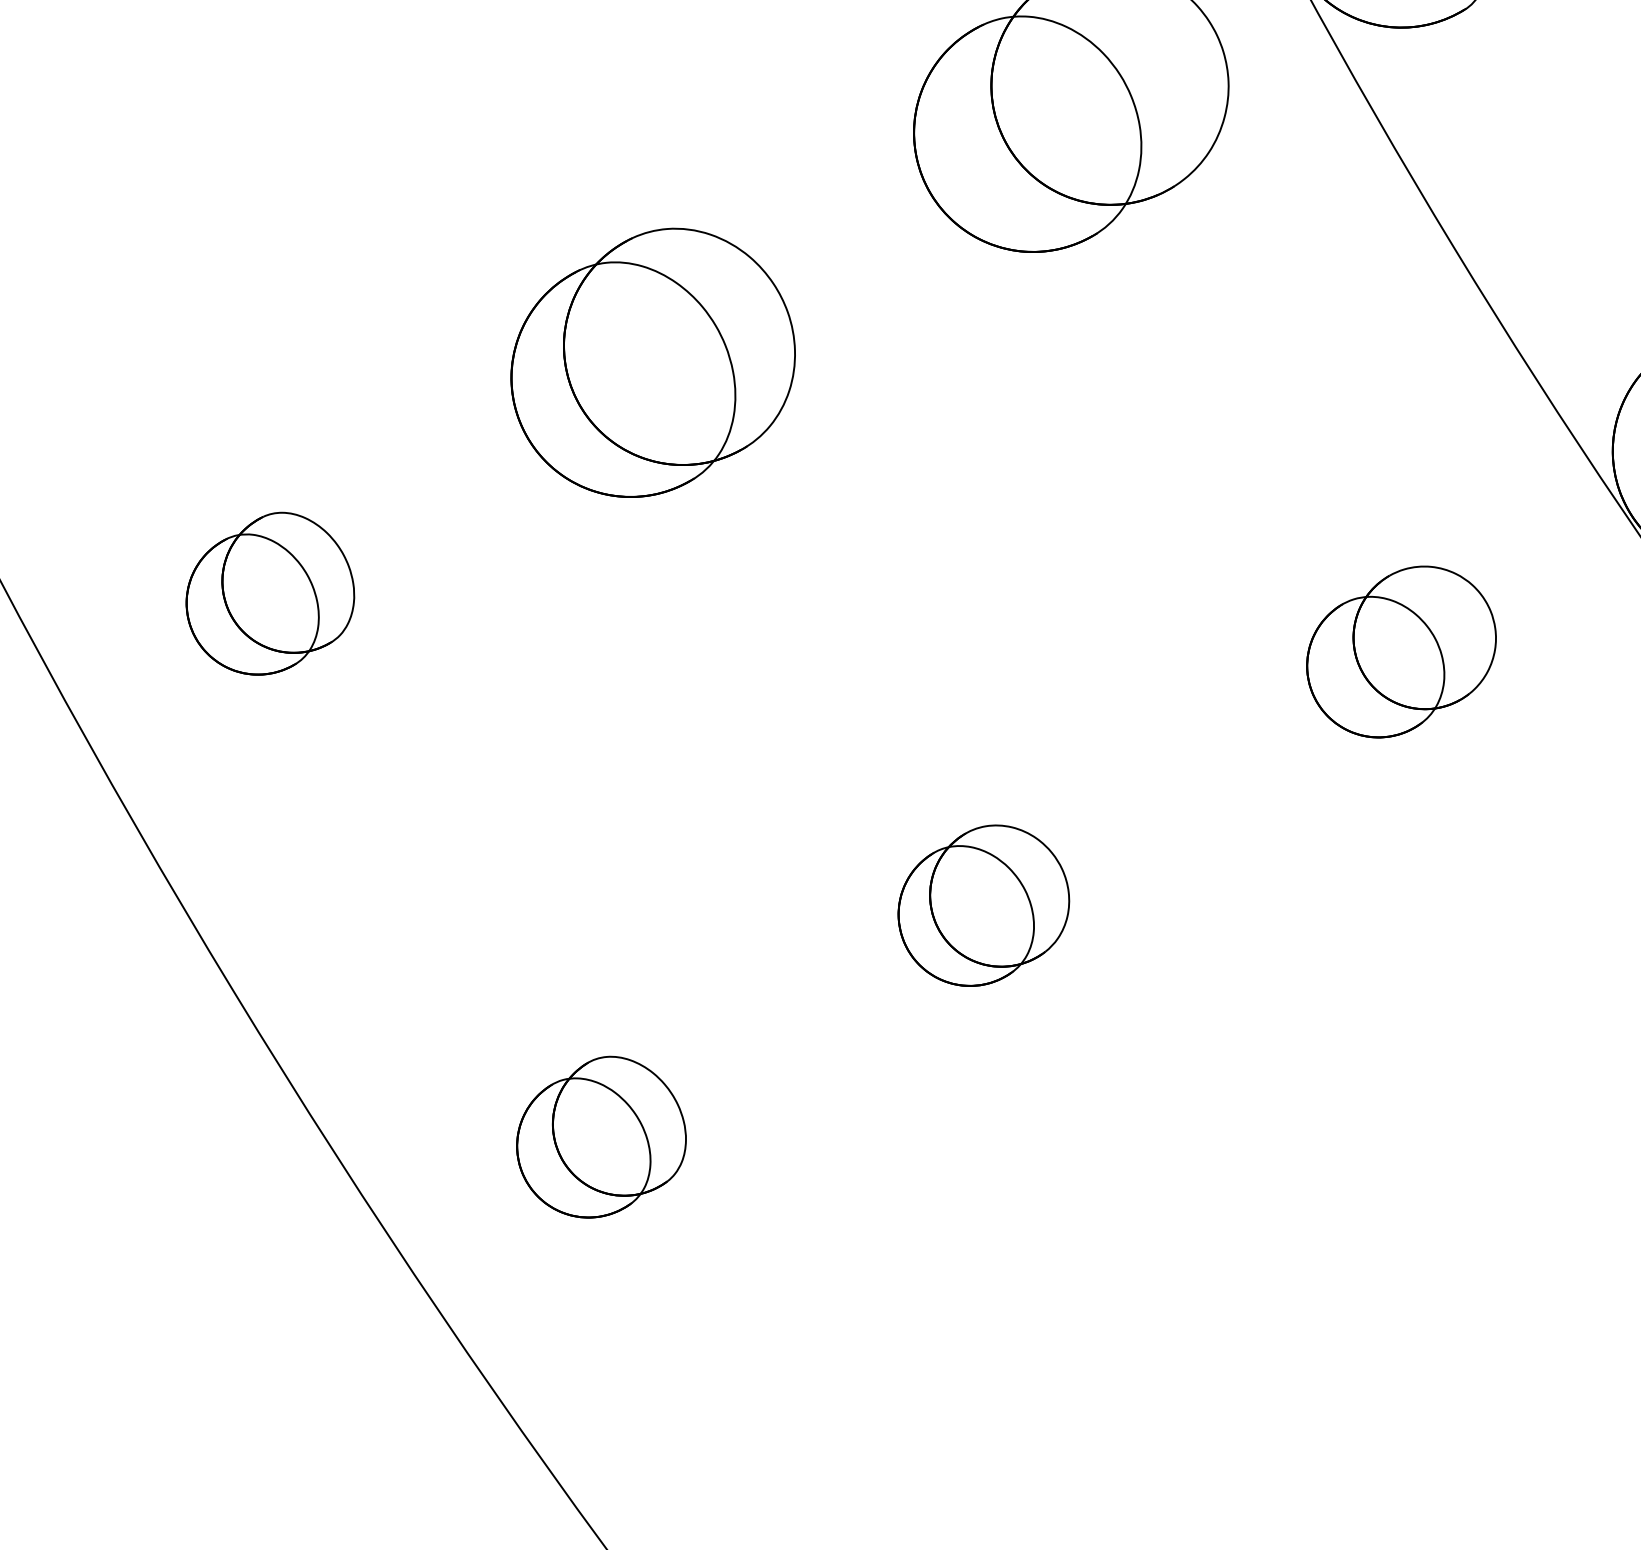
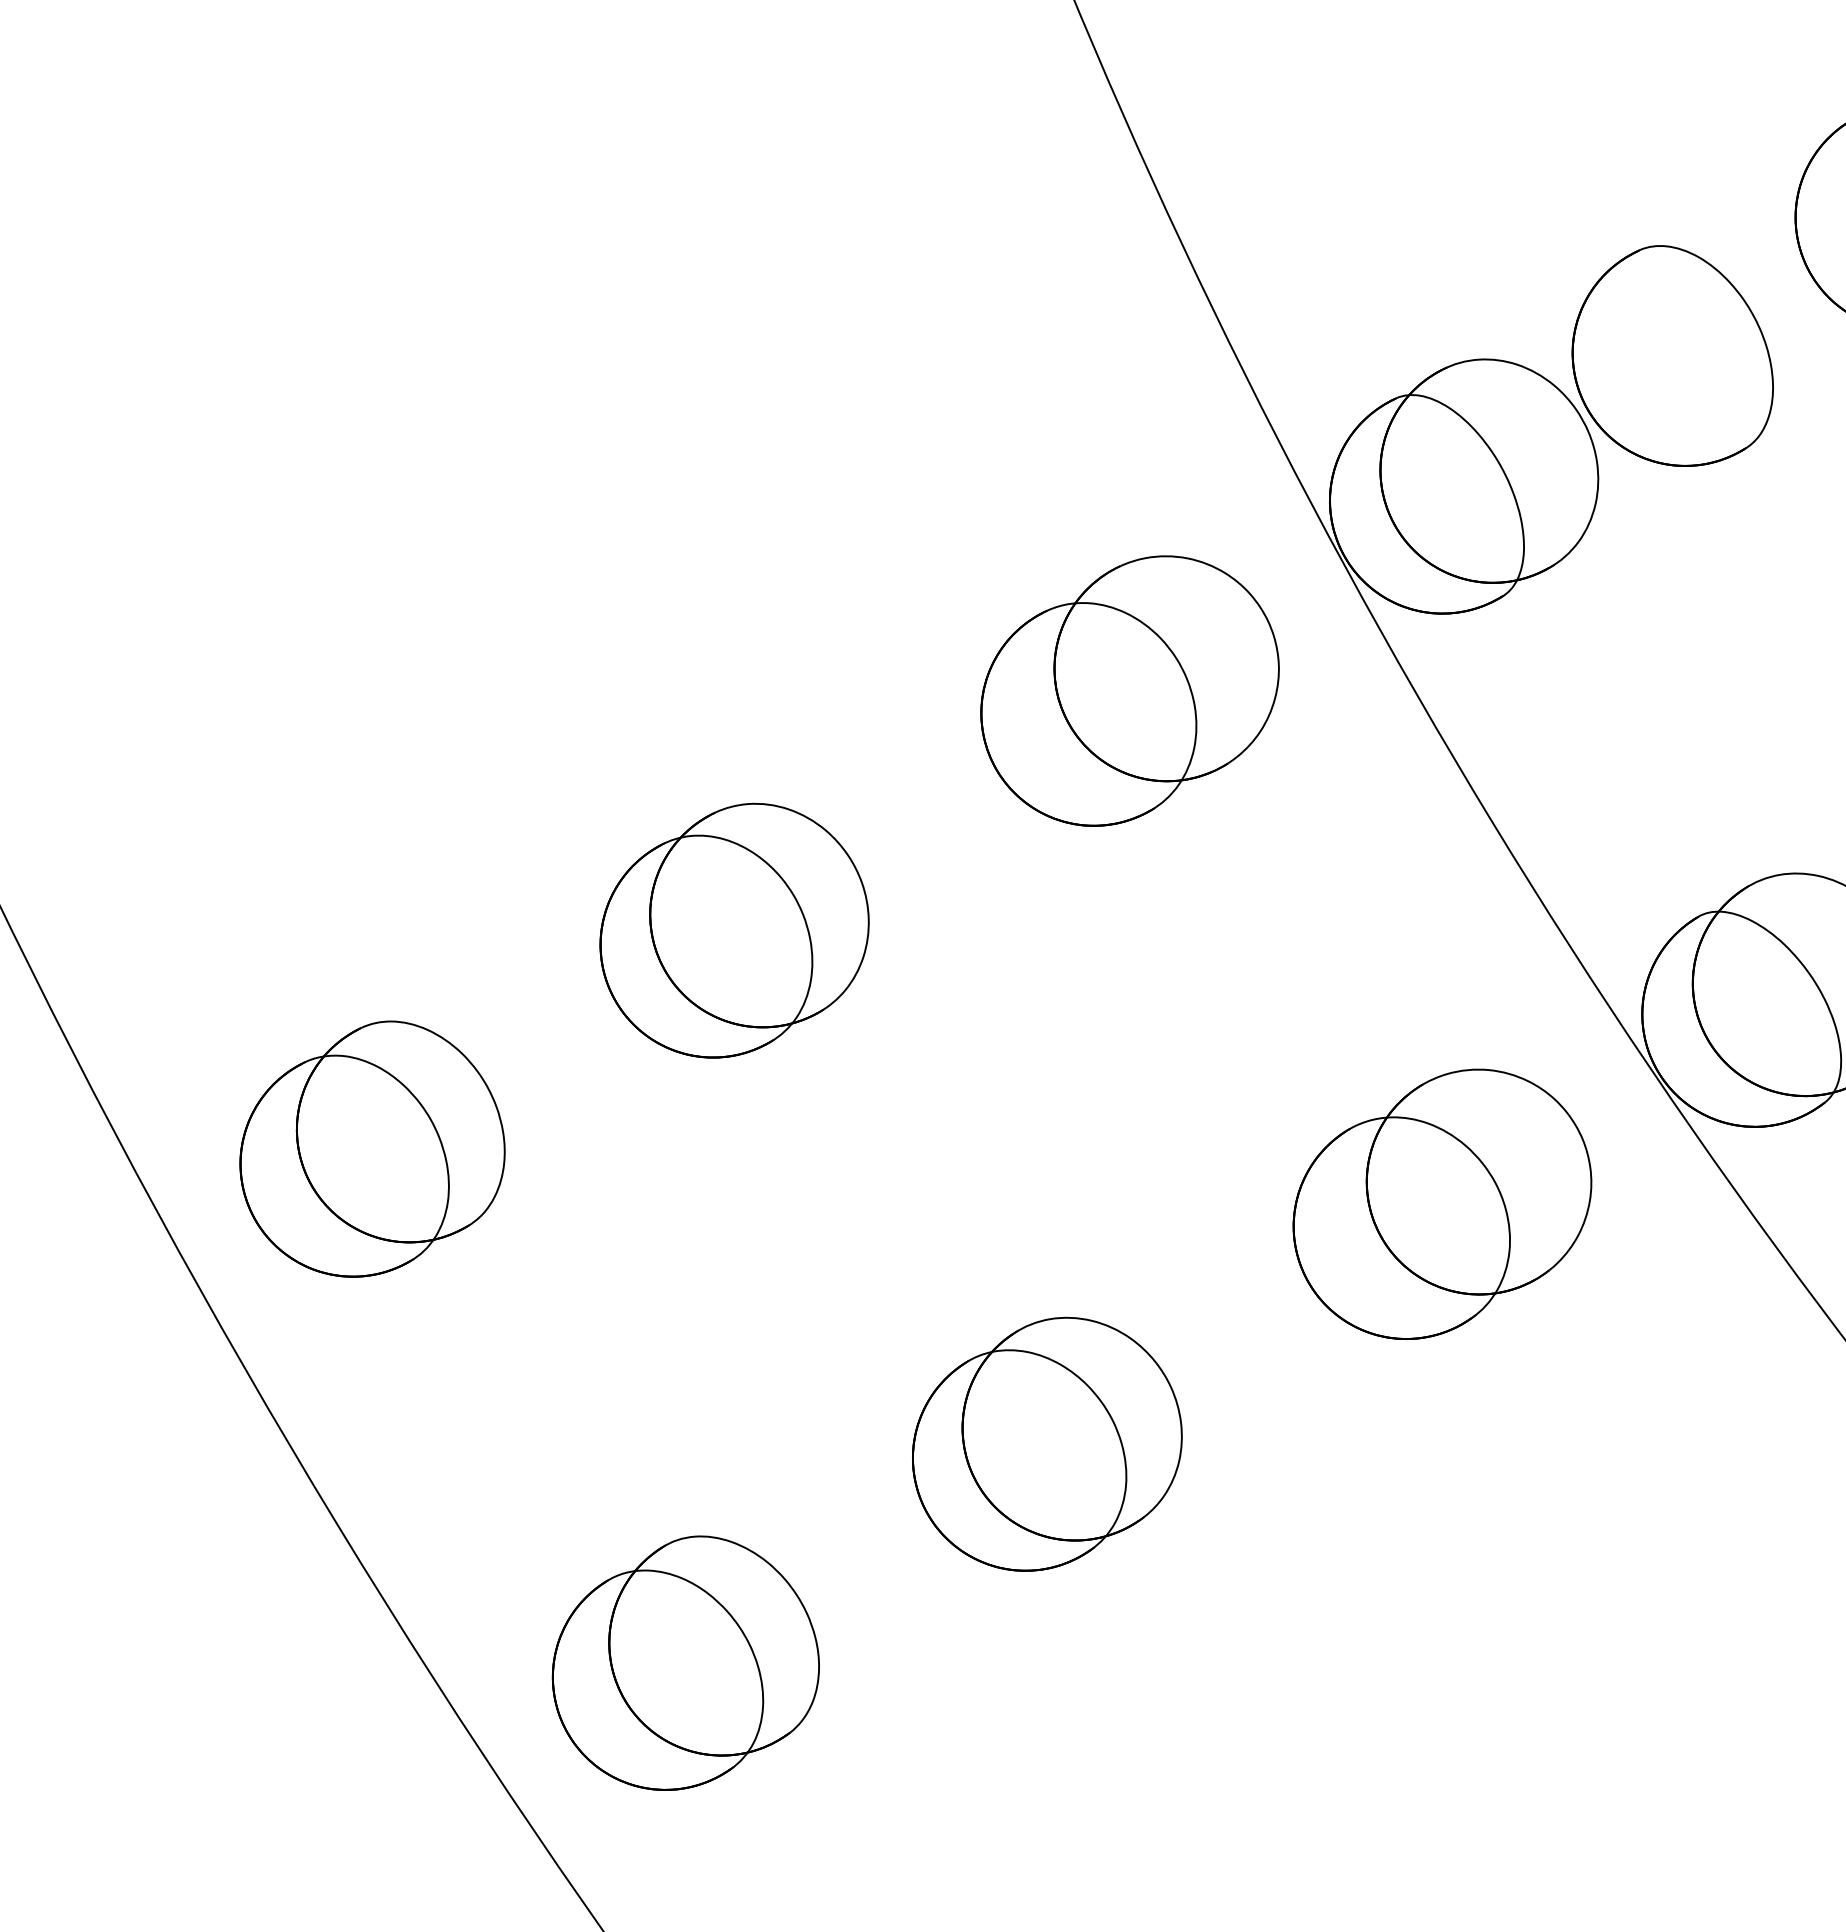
part: (270, 593) -> (372, 1148), size x1.67
part: (1401, 651) -> (1442, 1203), size x1.67
part: (983, 904) -> (1047, 1443), size x1.67
part: (601, 1136) -> (685, 1662), size x1.67

